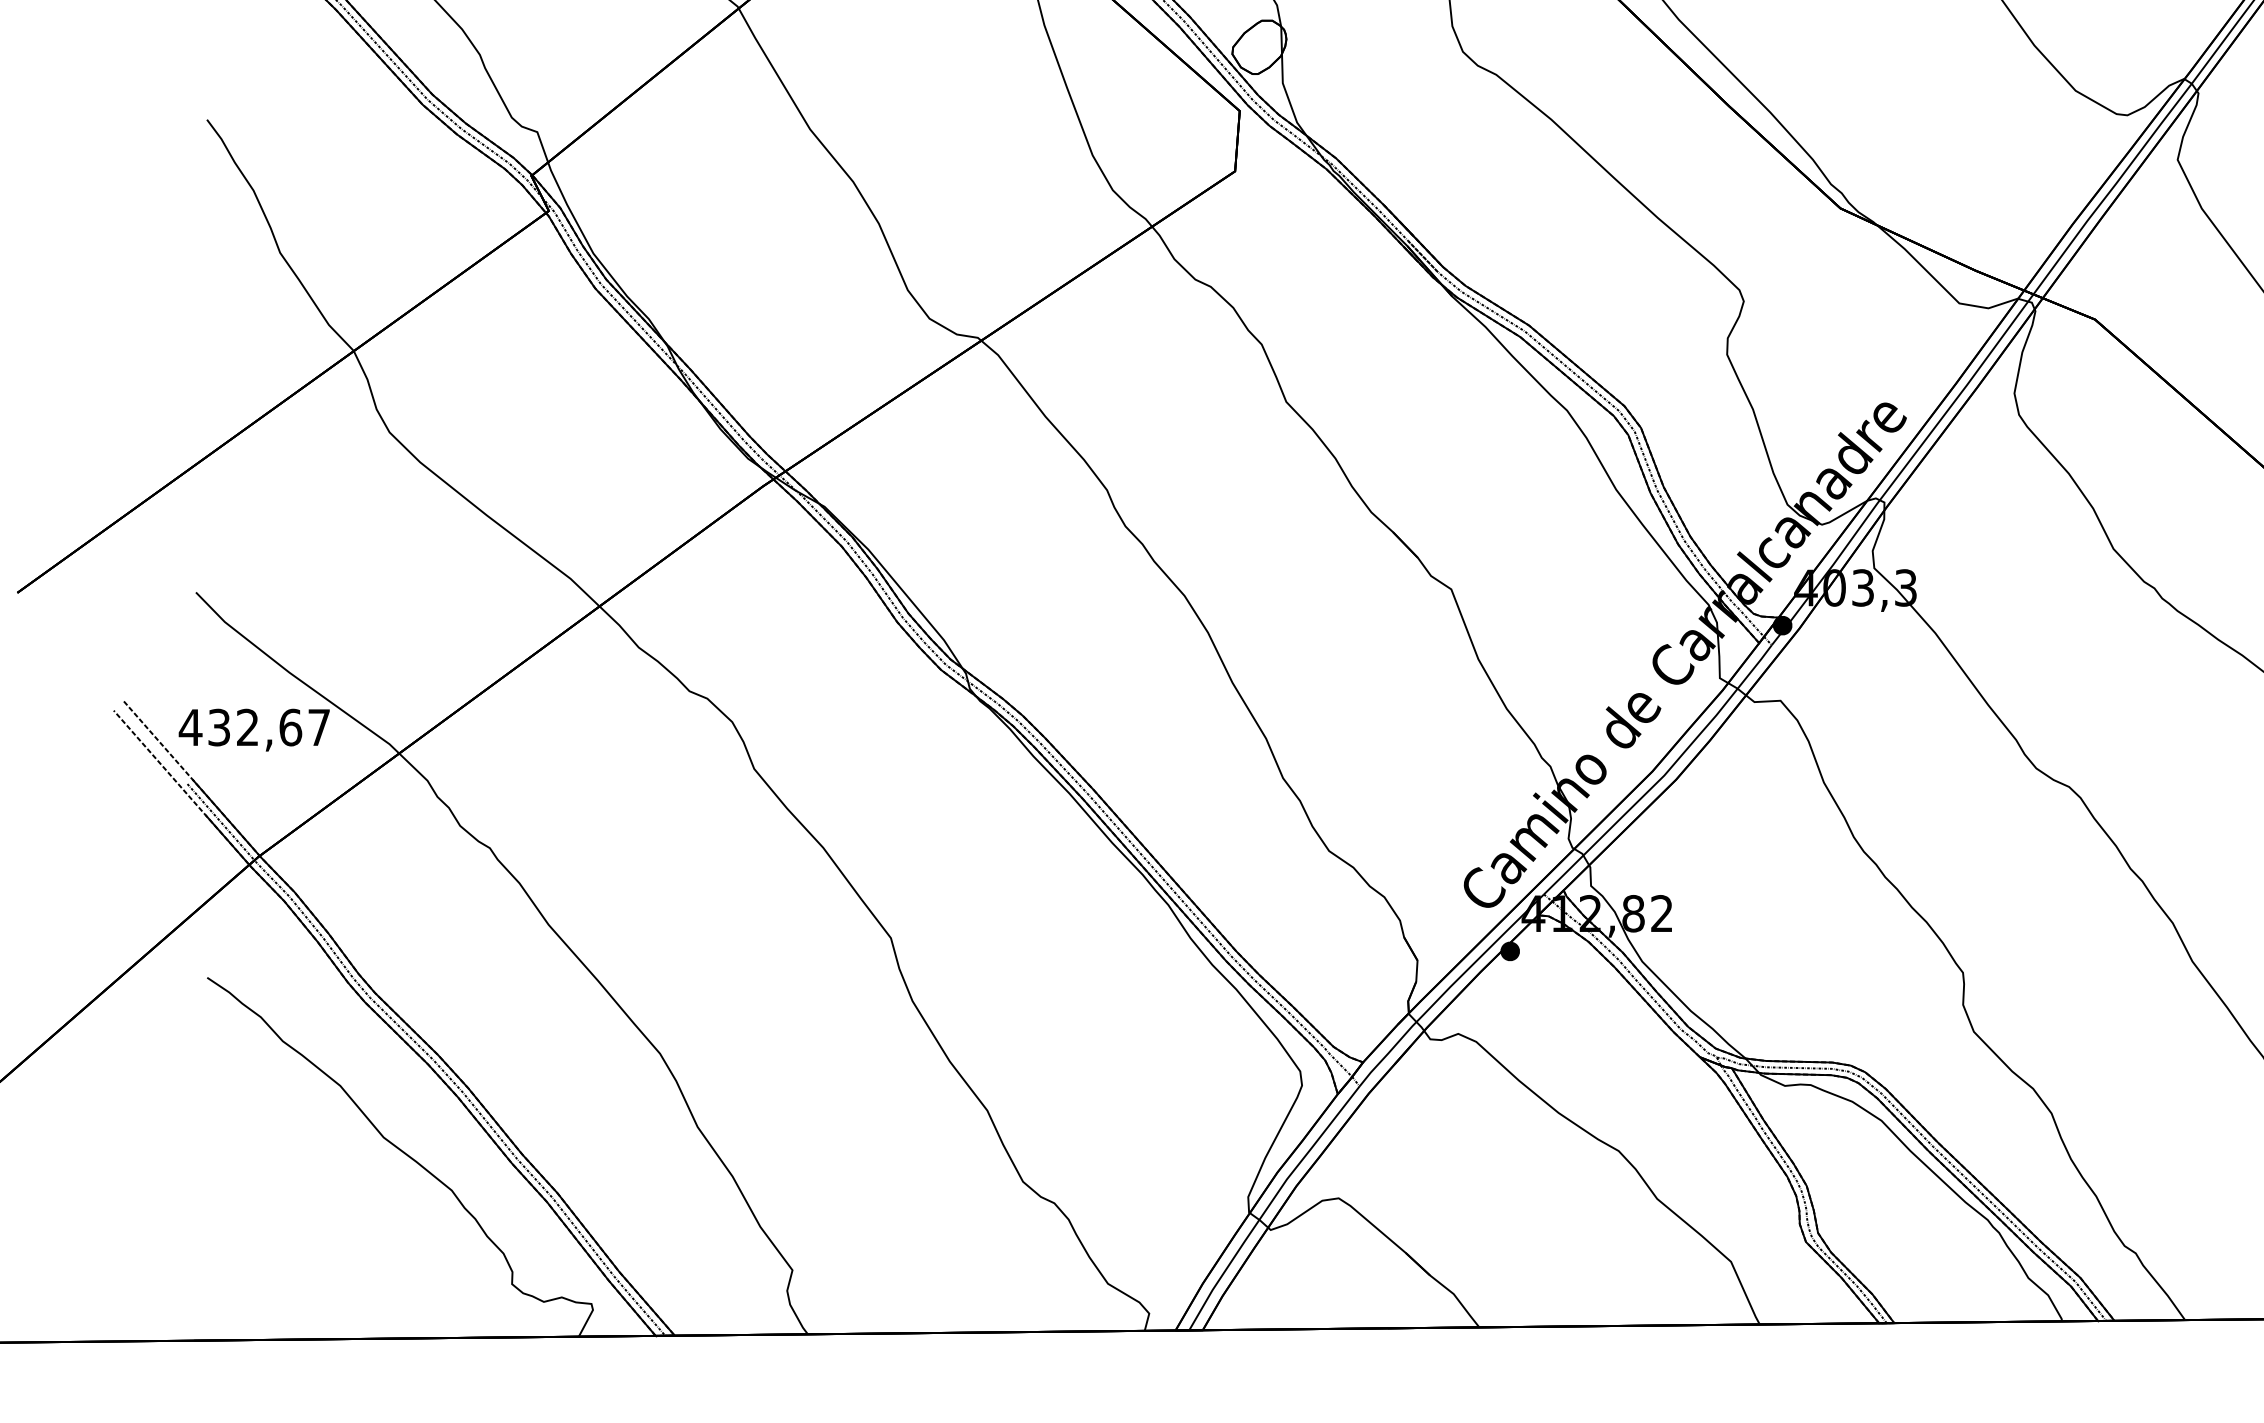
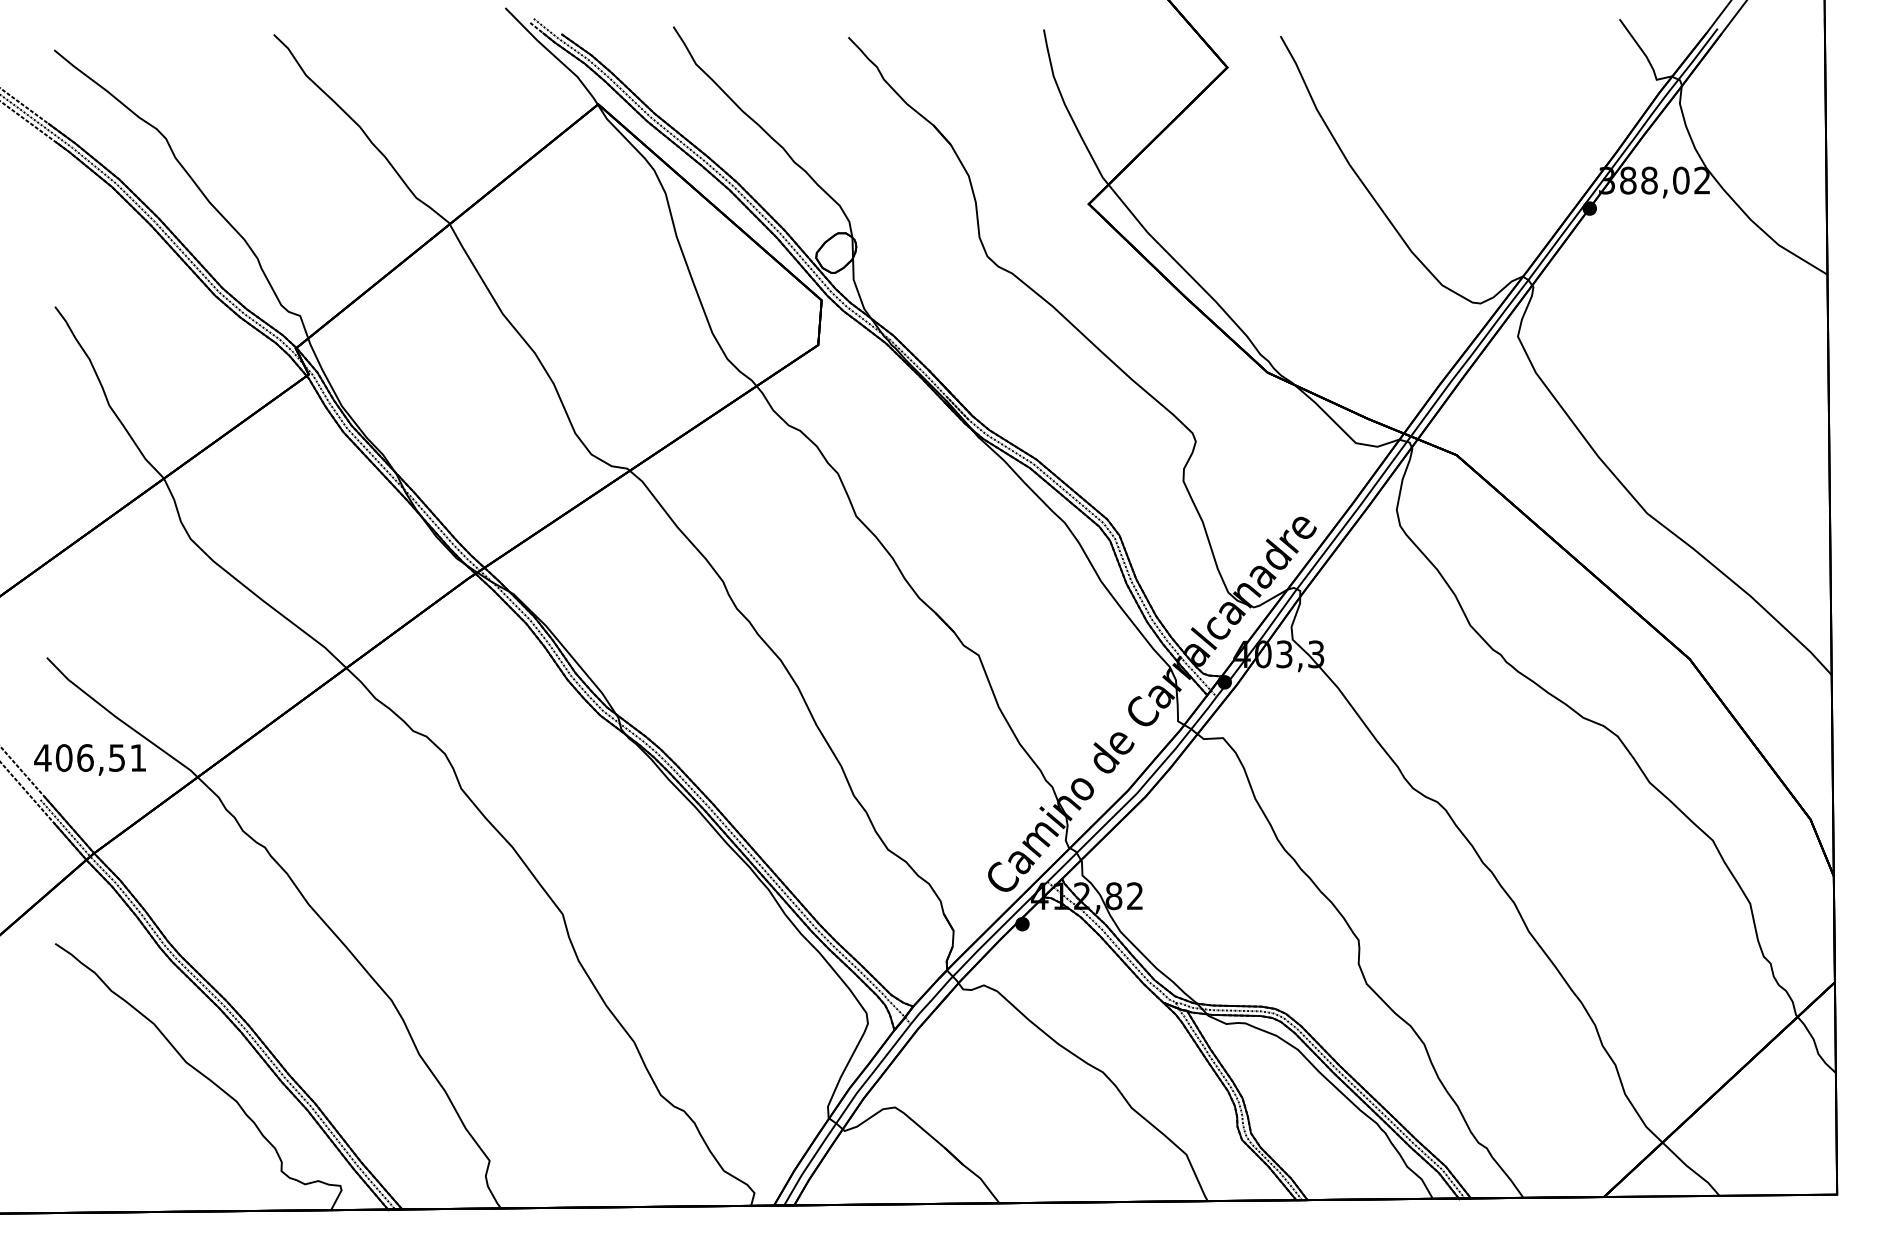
text: (268, 726) -> (100, 757), 432,67 -> 406,51

